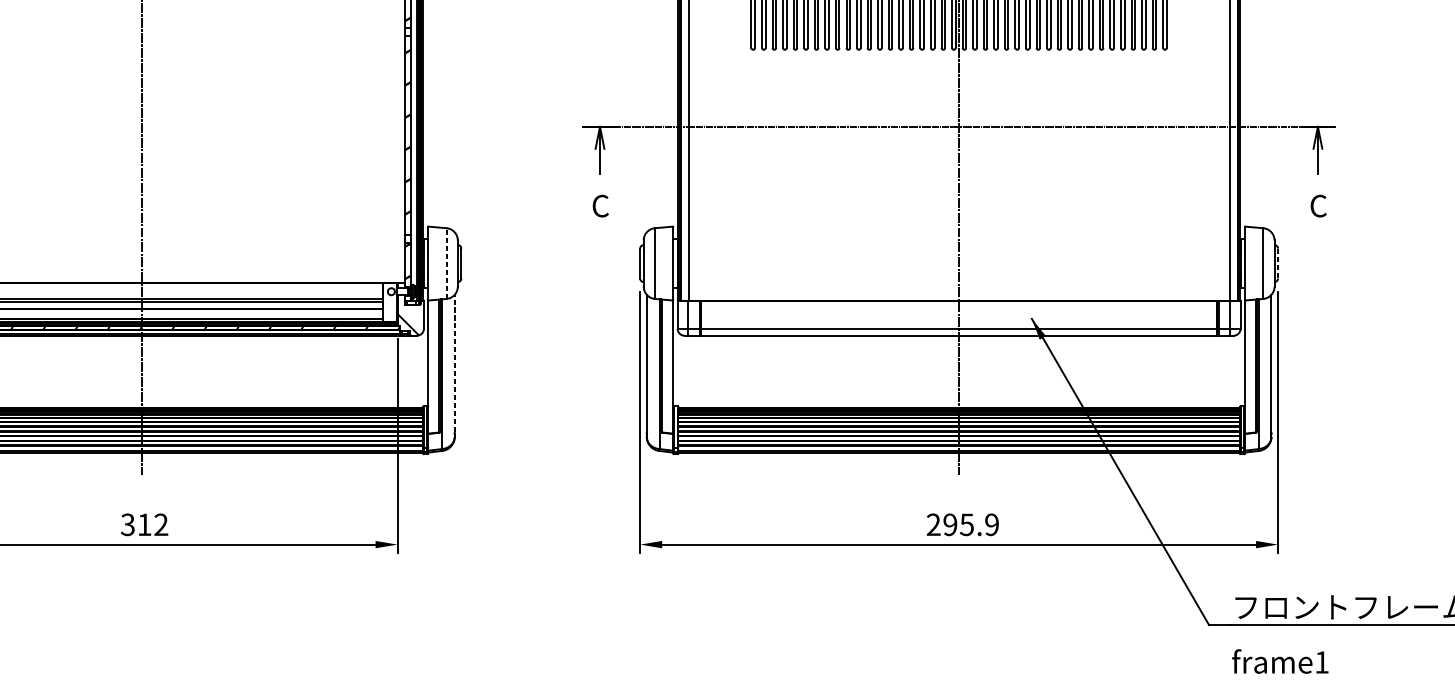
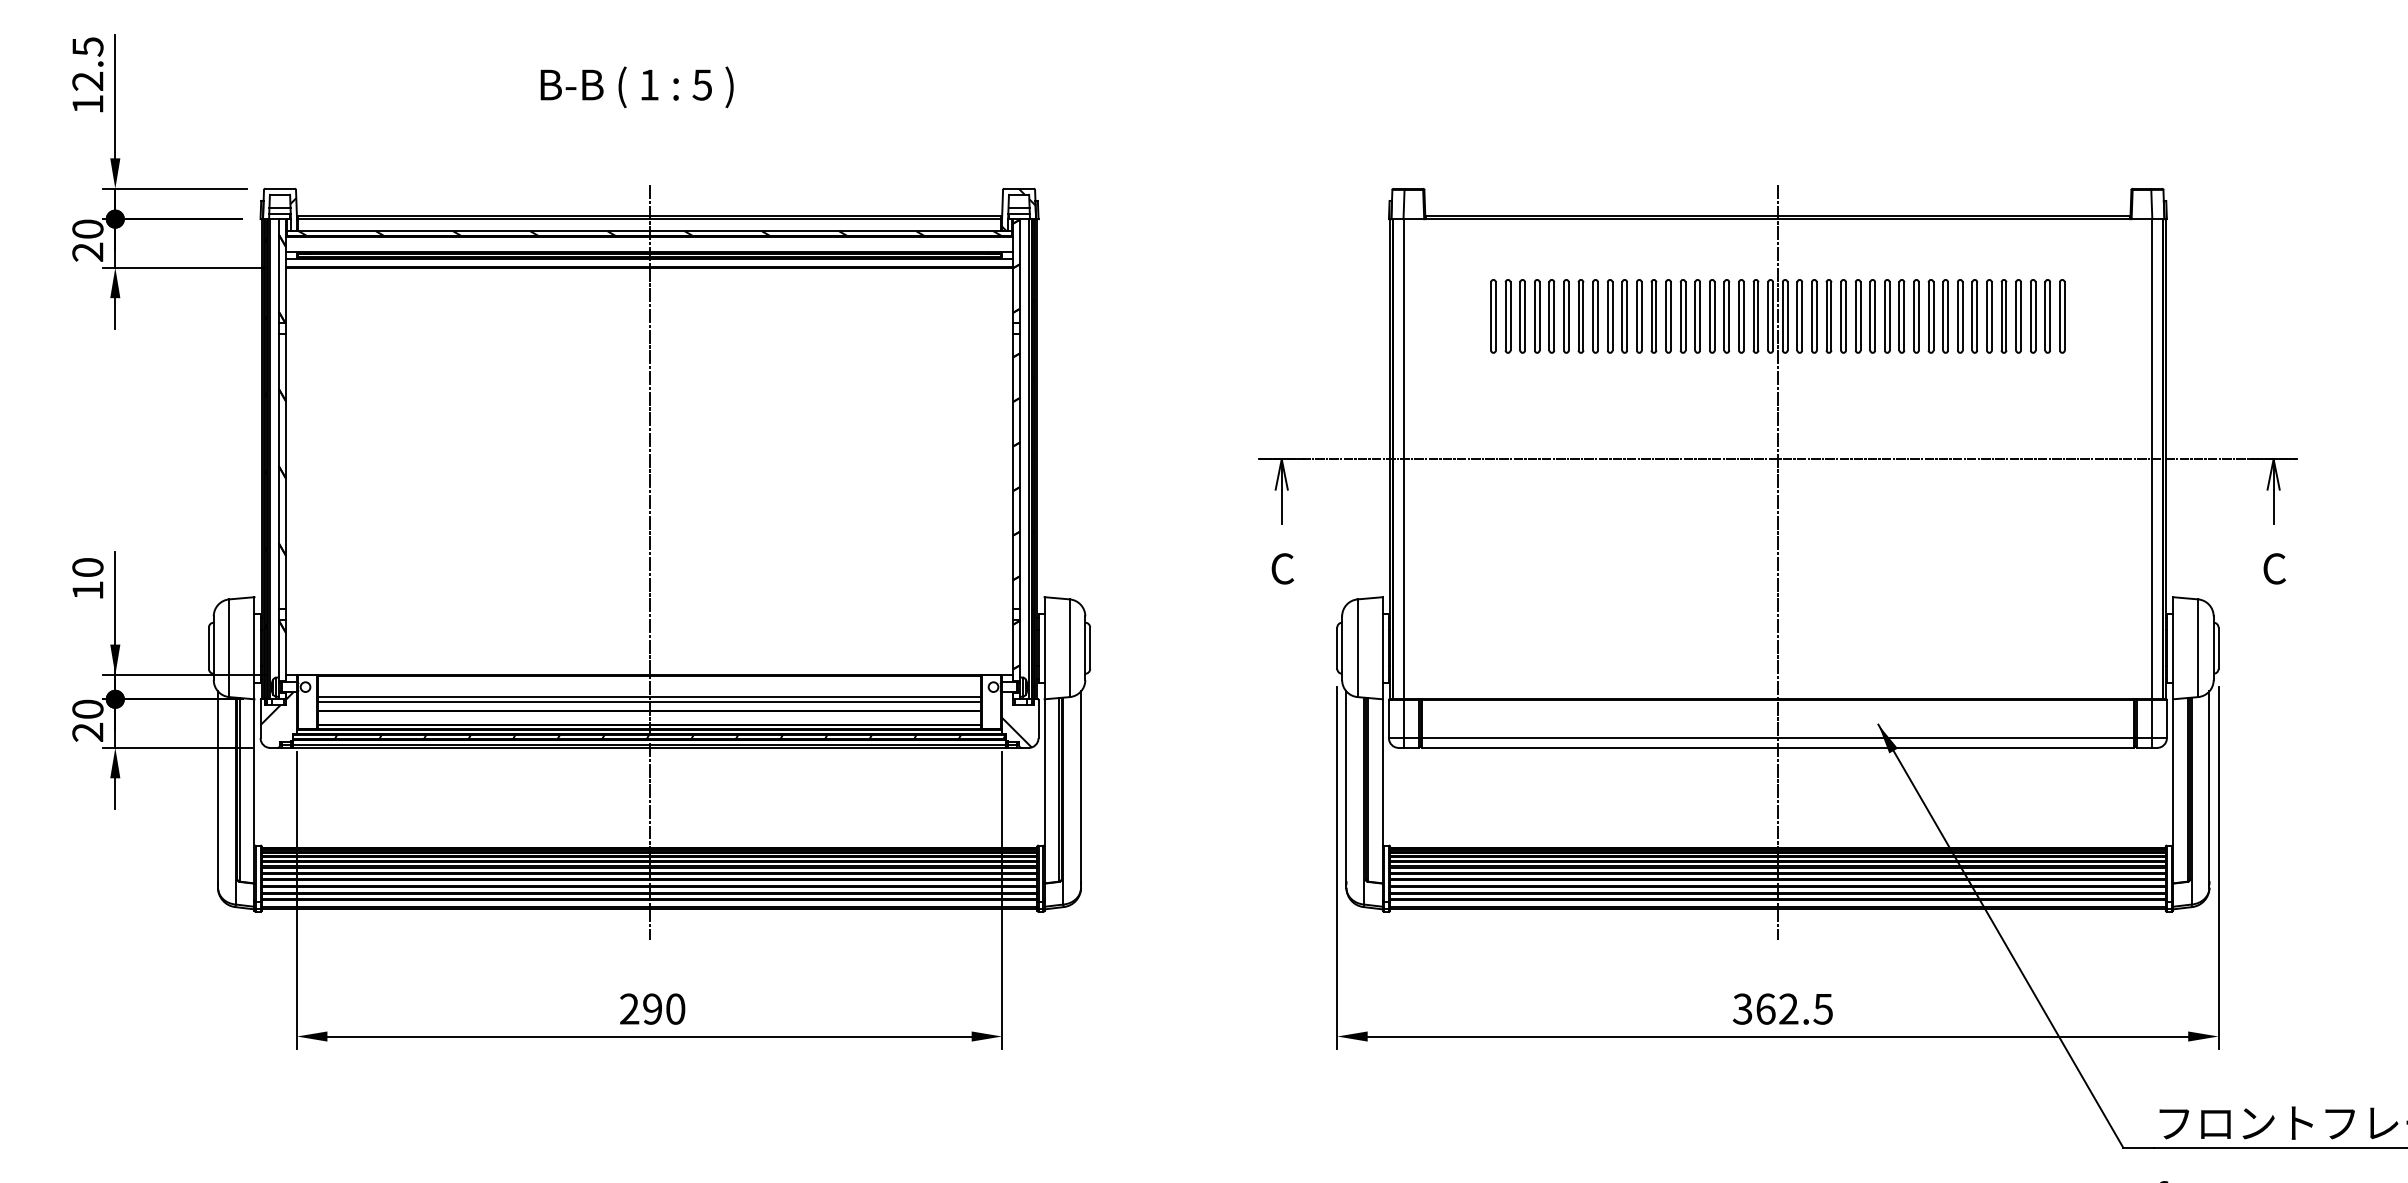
line: (446, 263) -> (1069, 648), dashed -> solid
line: (1278, 263) -> (2218, 648), dashed -> solid
line: (455, 363) -> (1081, 786), dashed -> solid
text: (144, 524) -> (652, 1008), 312 -> 290
text: (962, 524) -> (1782, 1008), 295.9 -> 362.5

